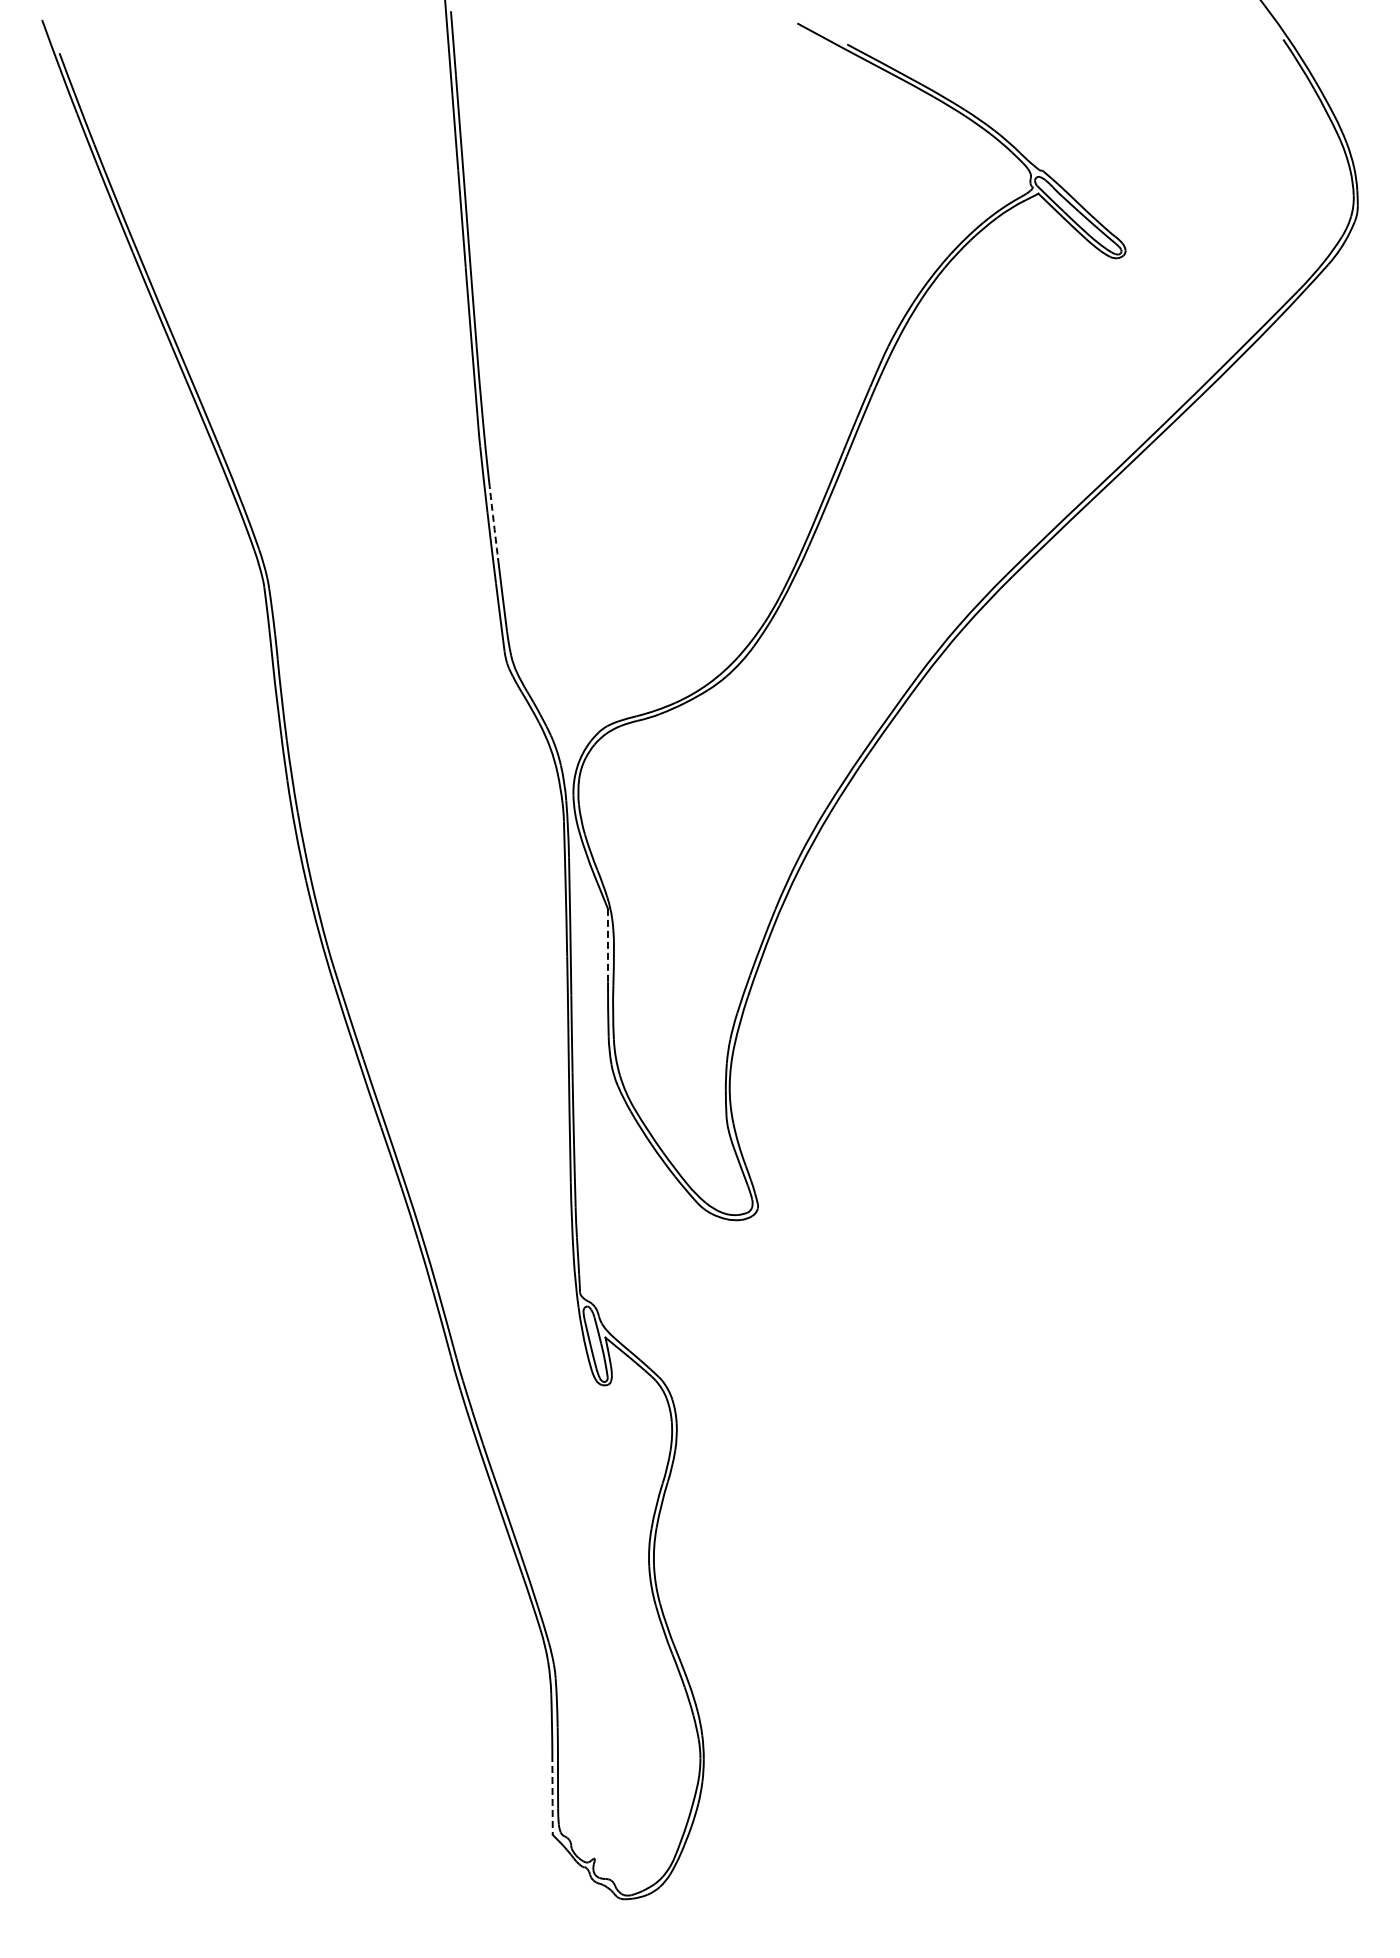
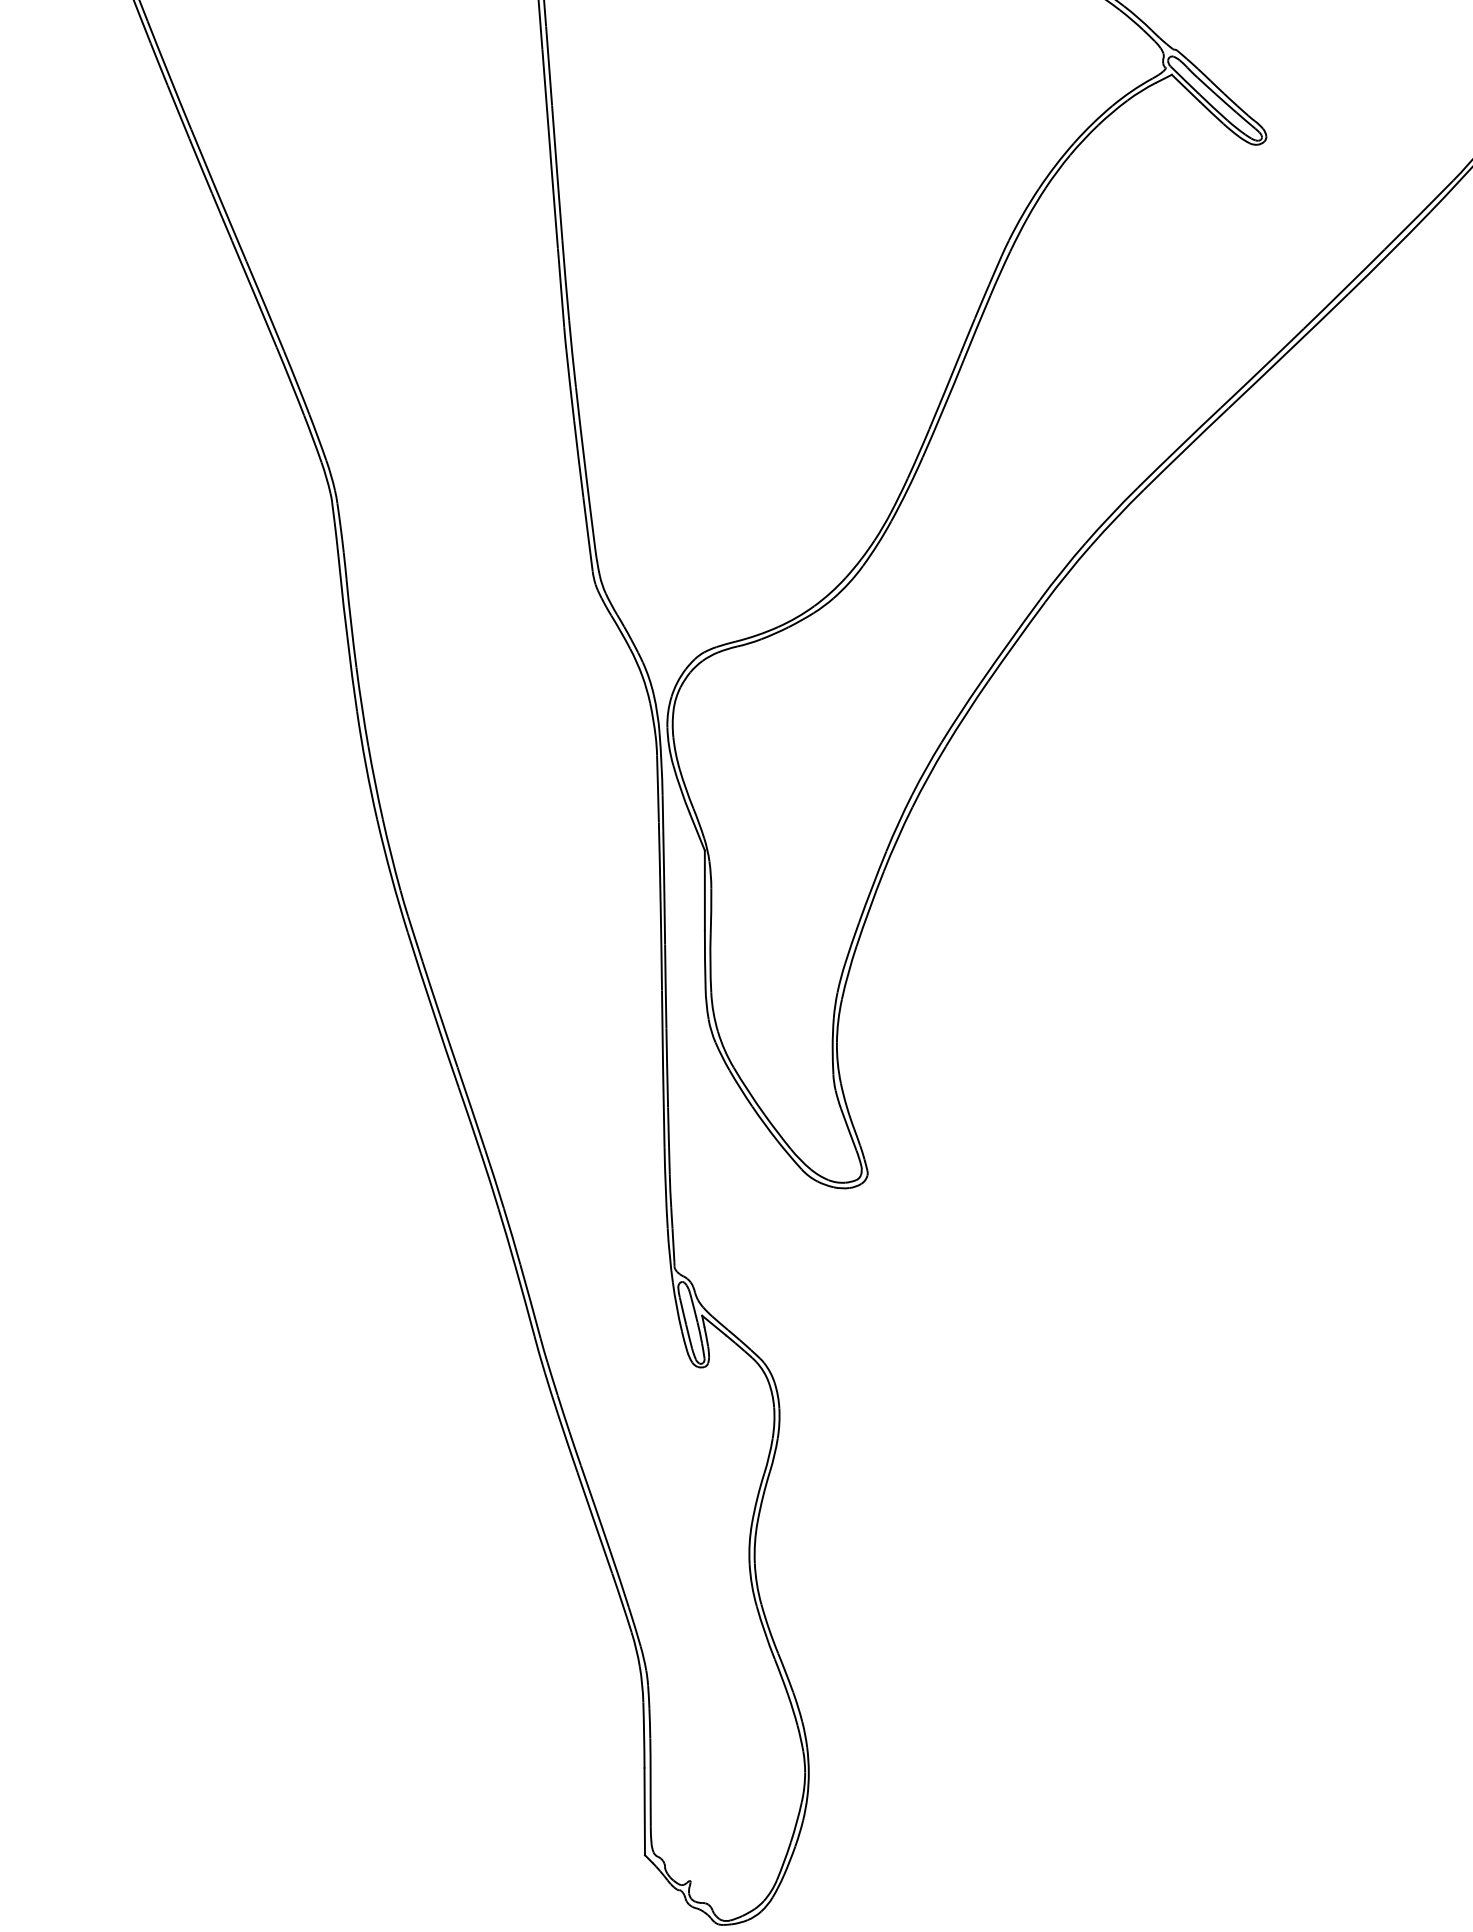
arc: (493, 520) -> (580, 429), dashed -> solid
line: (607, 945) -> (704, 890), dashed -> solid
line: (552, 1794) -> (644, 1811), dashed -> solid

